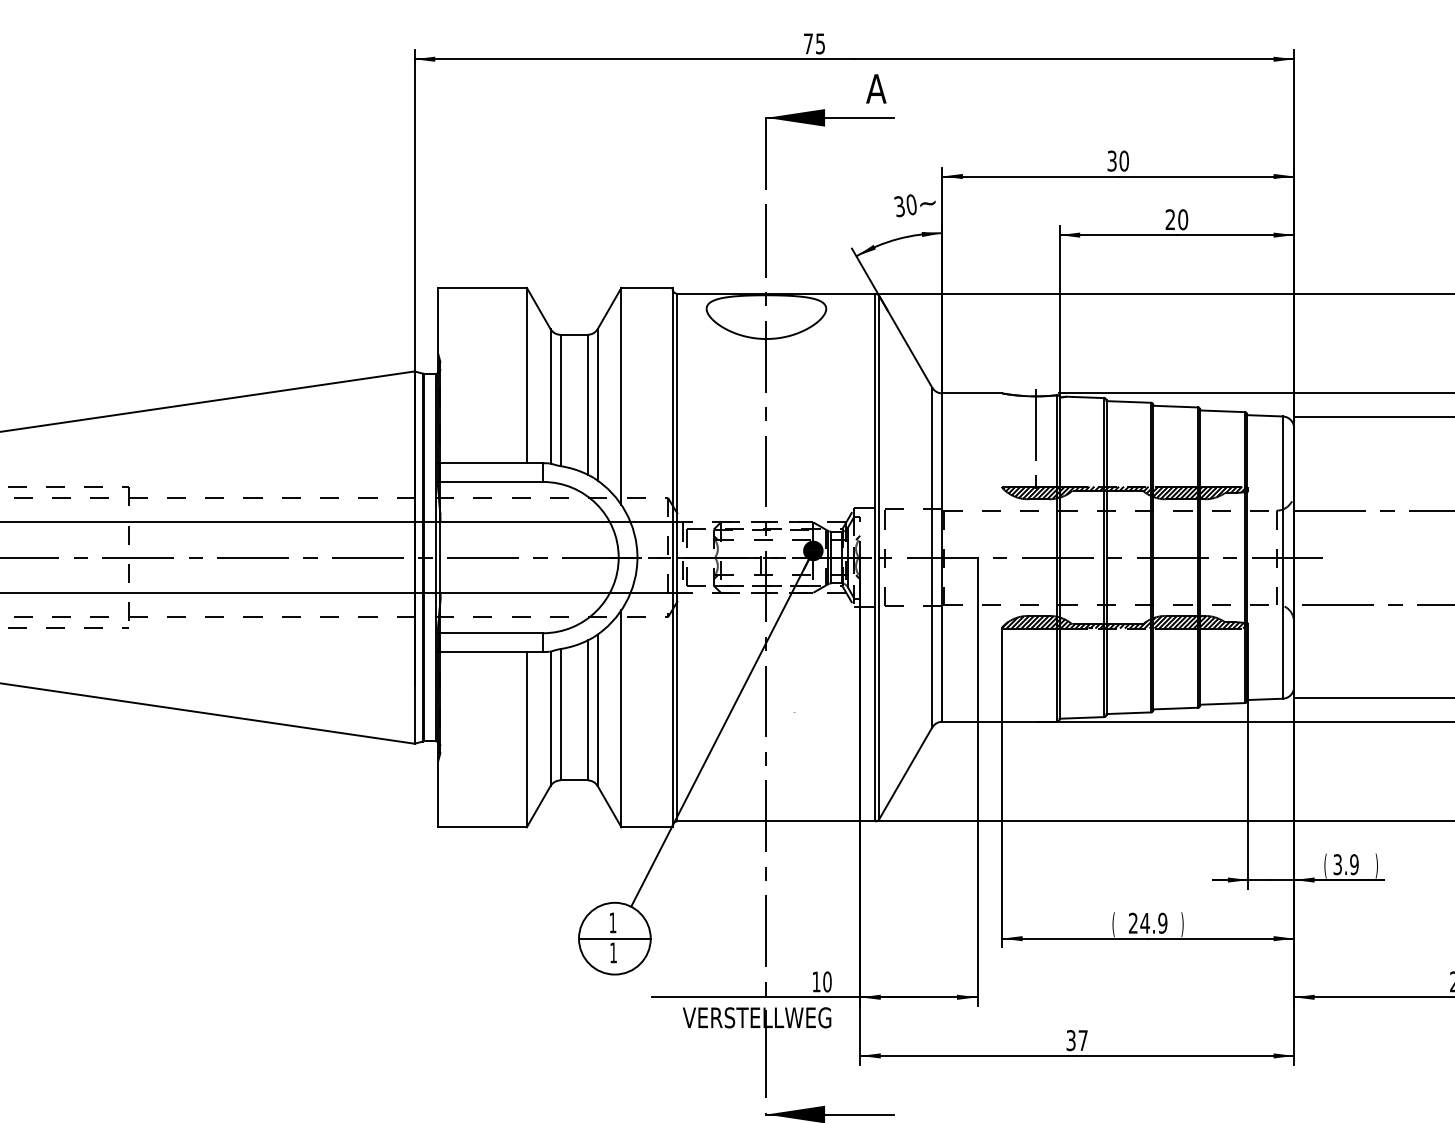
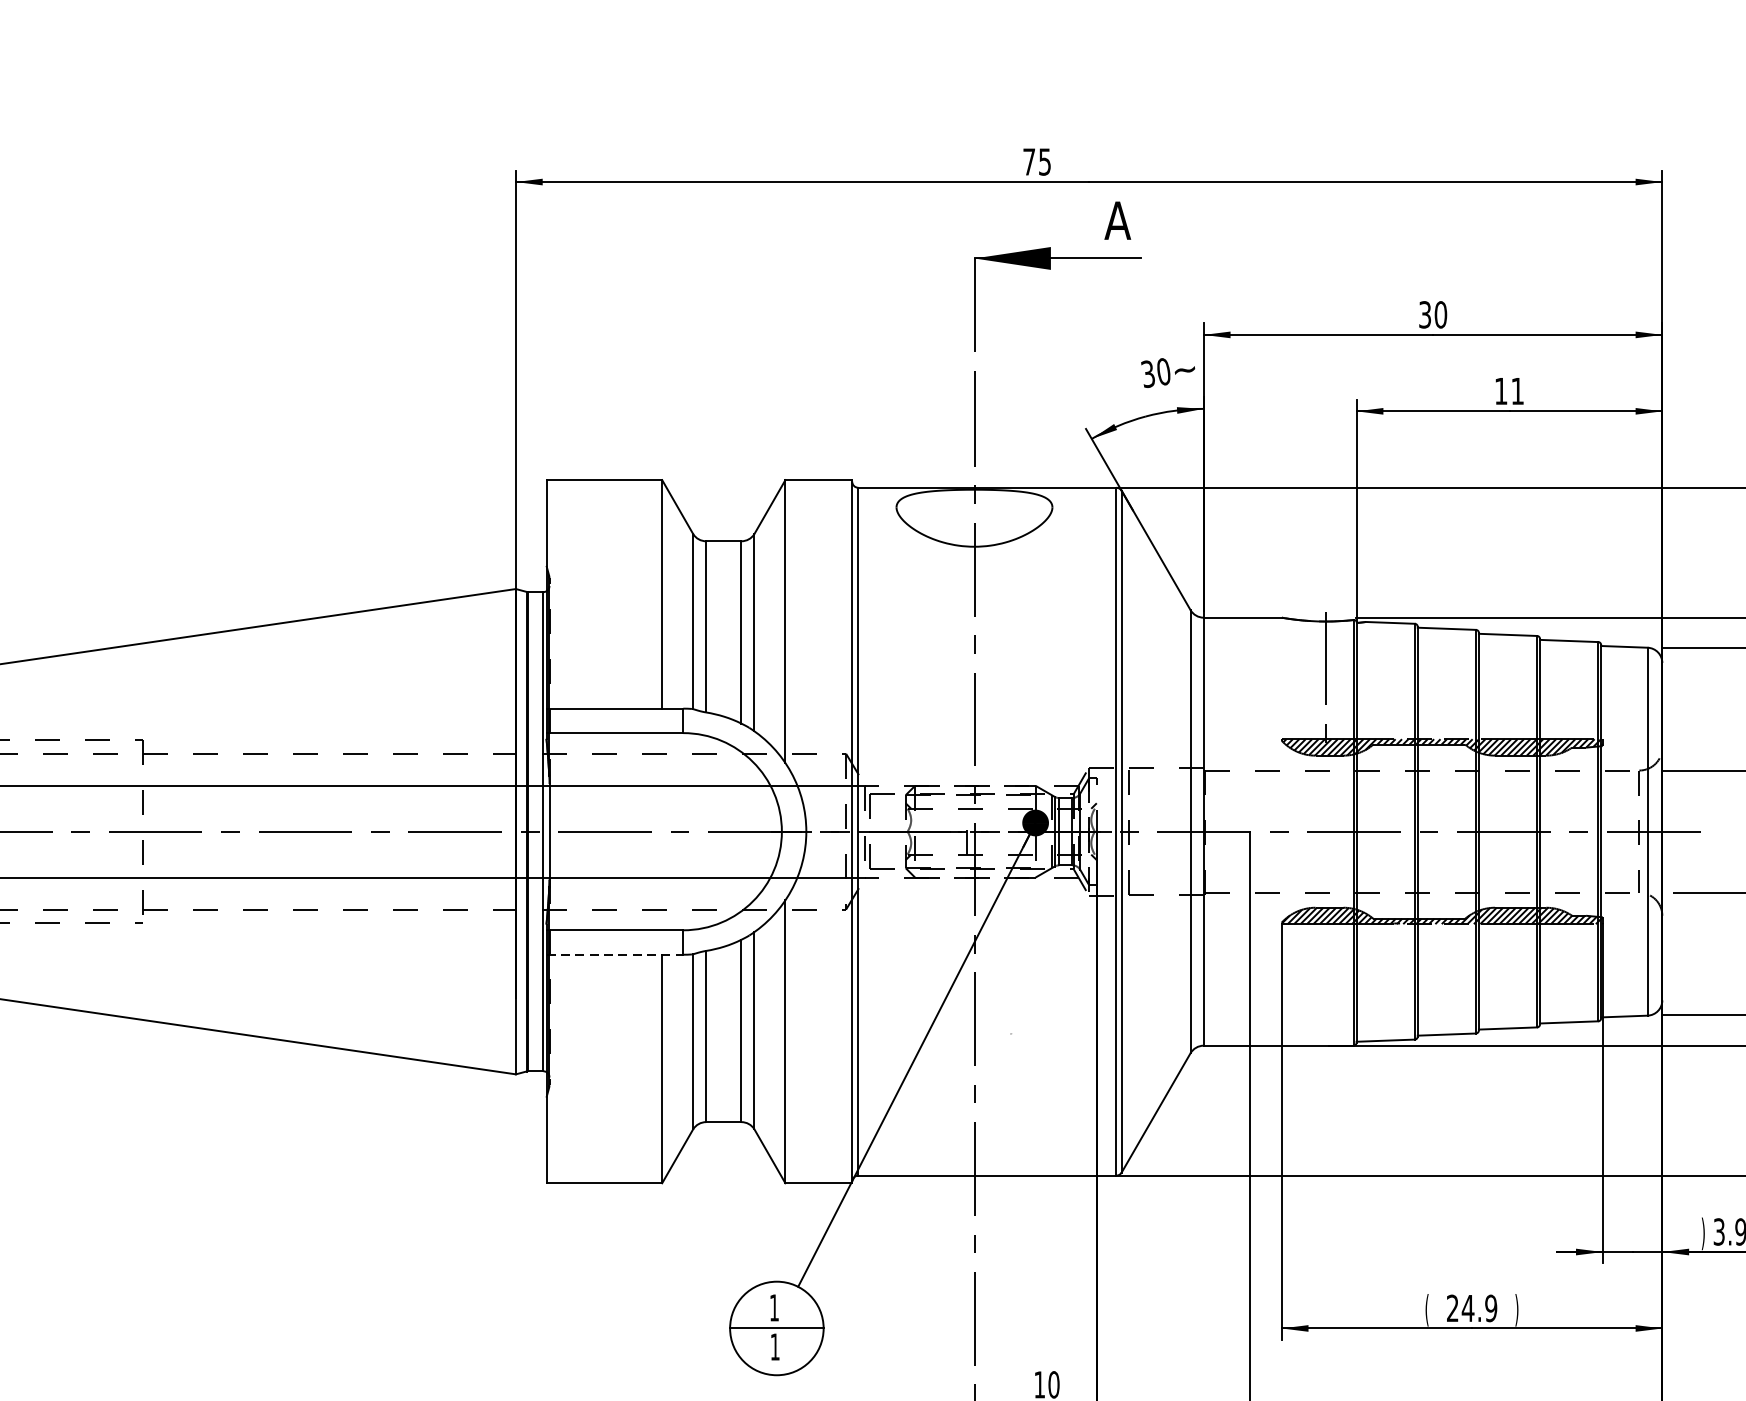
text: (1176, 219) -> (1509, 390), 20 -> 11
line: (491, 651) -> (616, 954), solid -> dashed
text: (1325, 865) -> (1703, 1233), ( -> )

